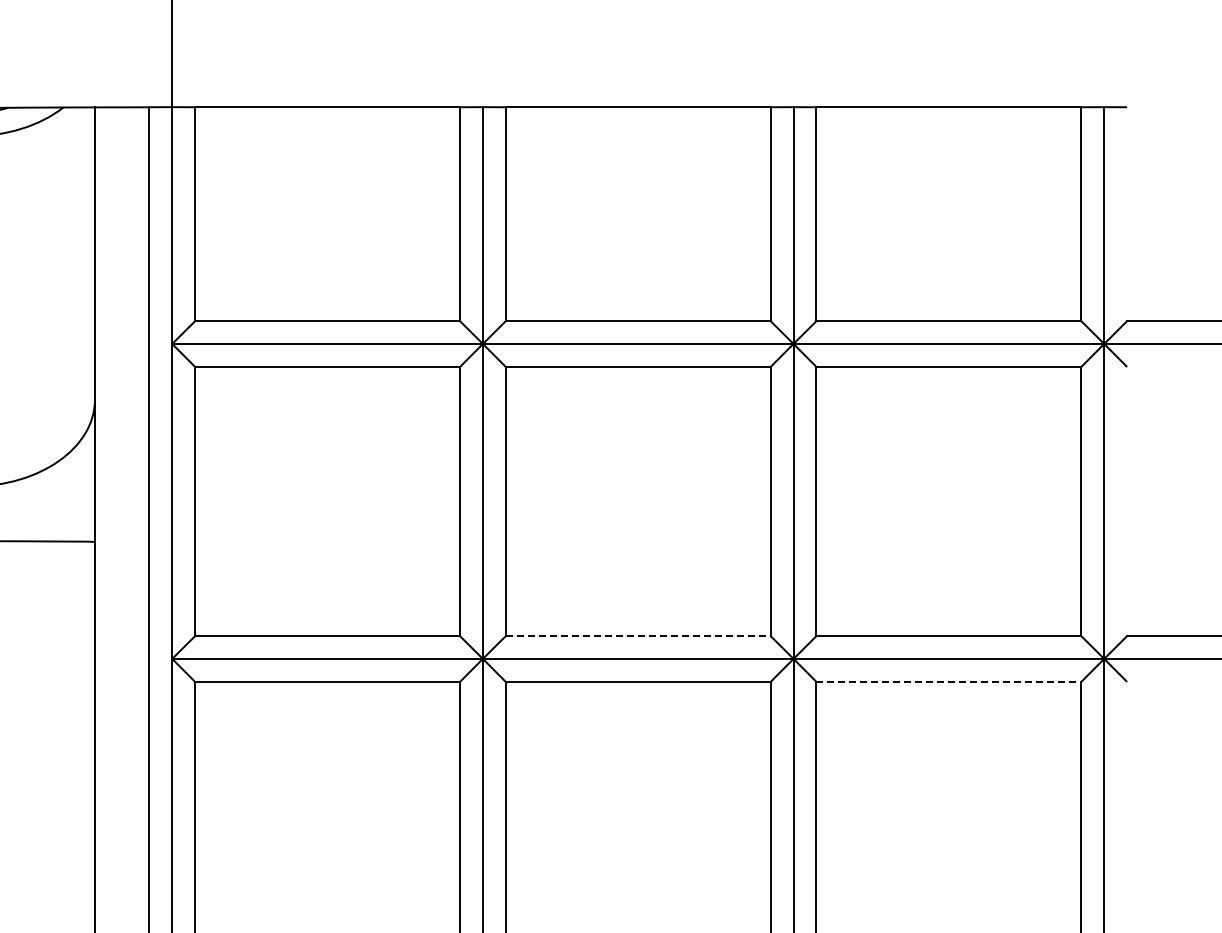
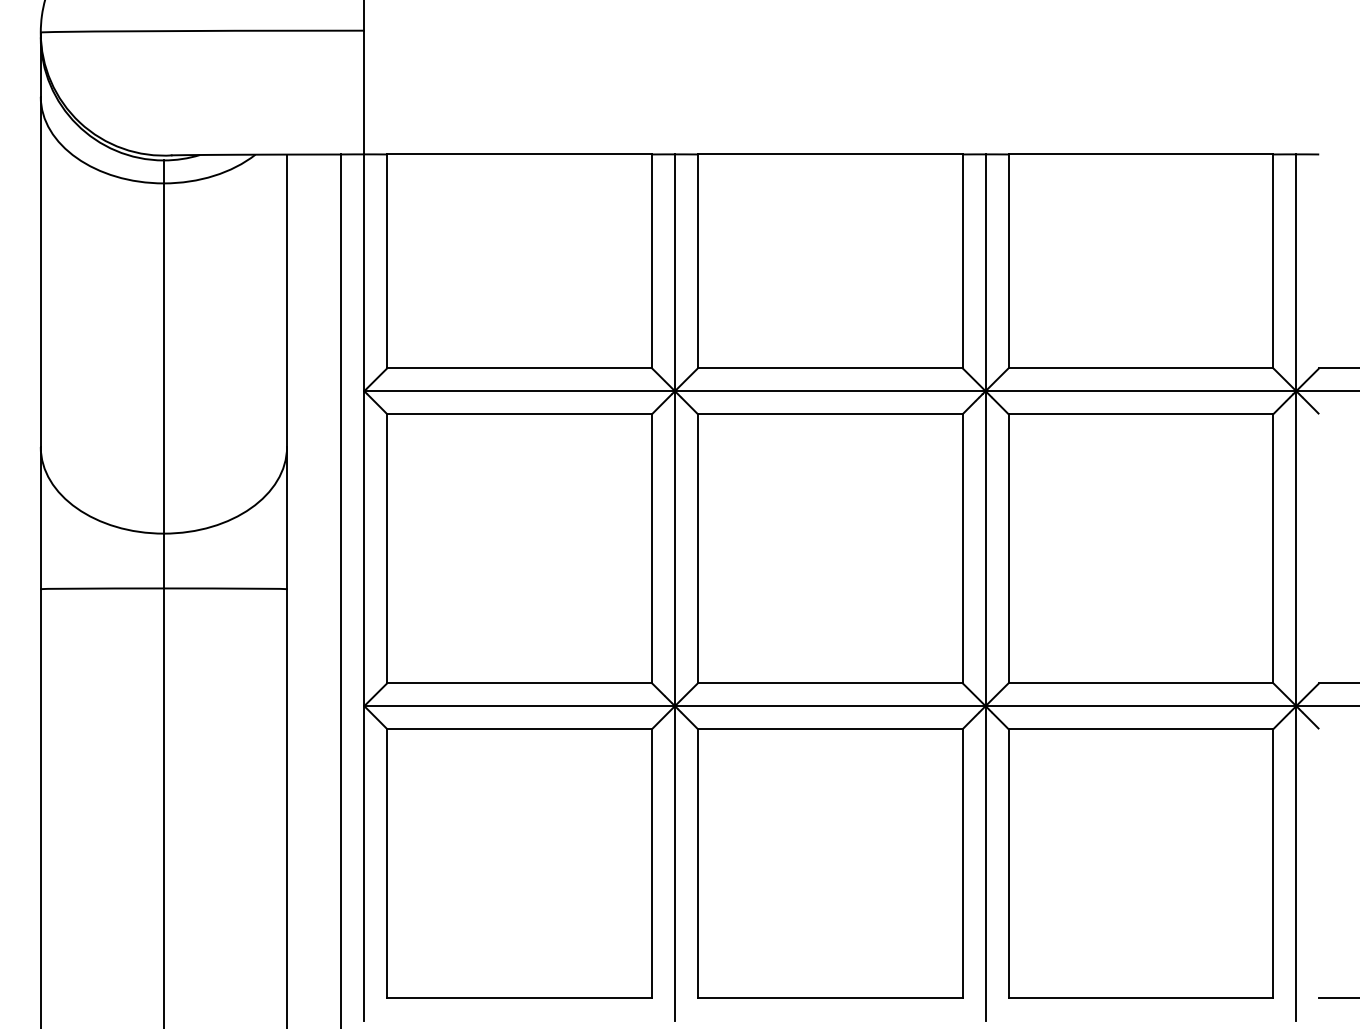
line: (638, 636) -> (830, 683), dashed -> solid
line: (949, 682) -> (1141, 729), dashed -> solid

